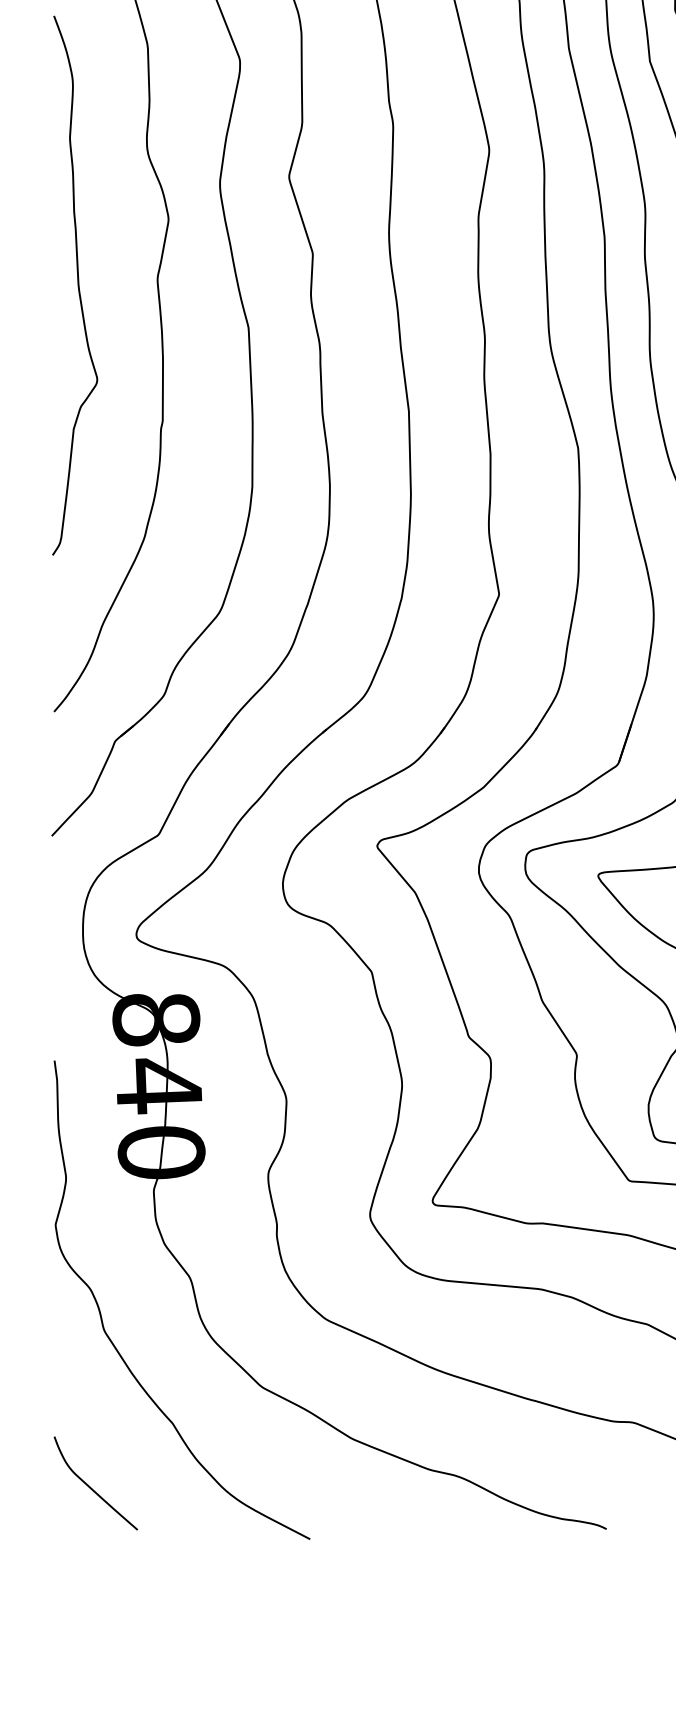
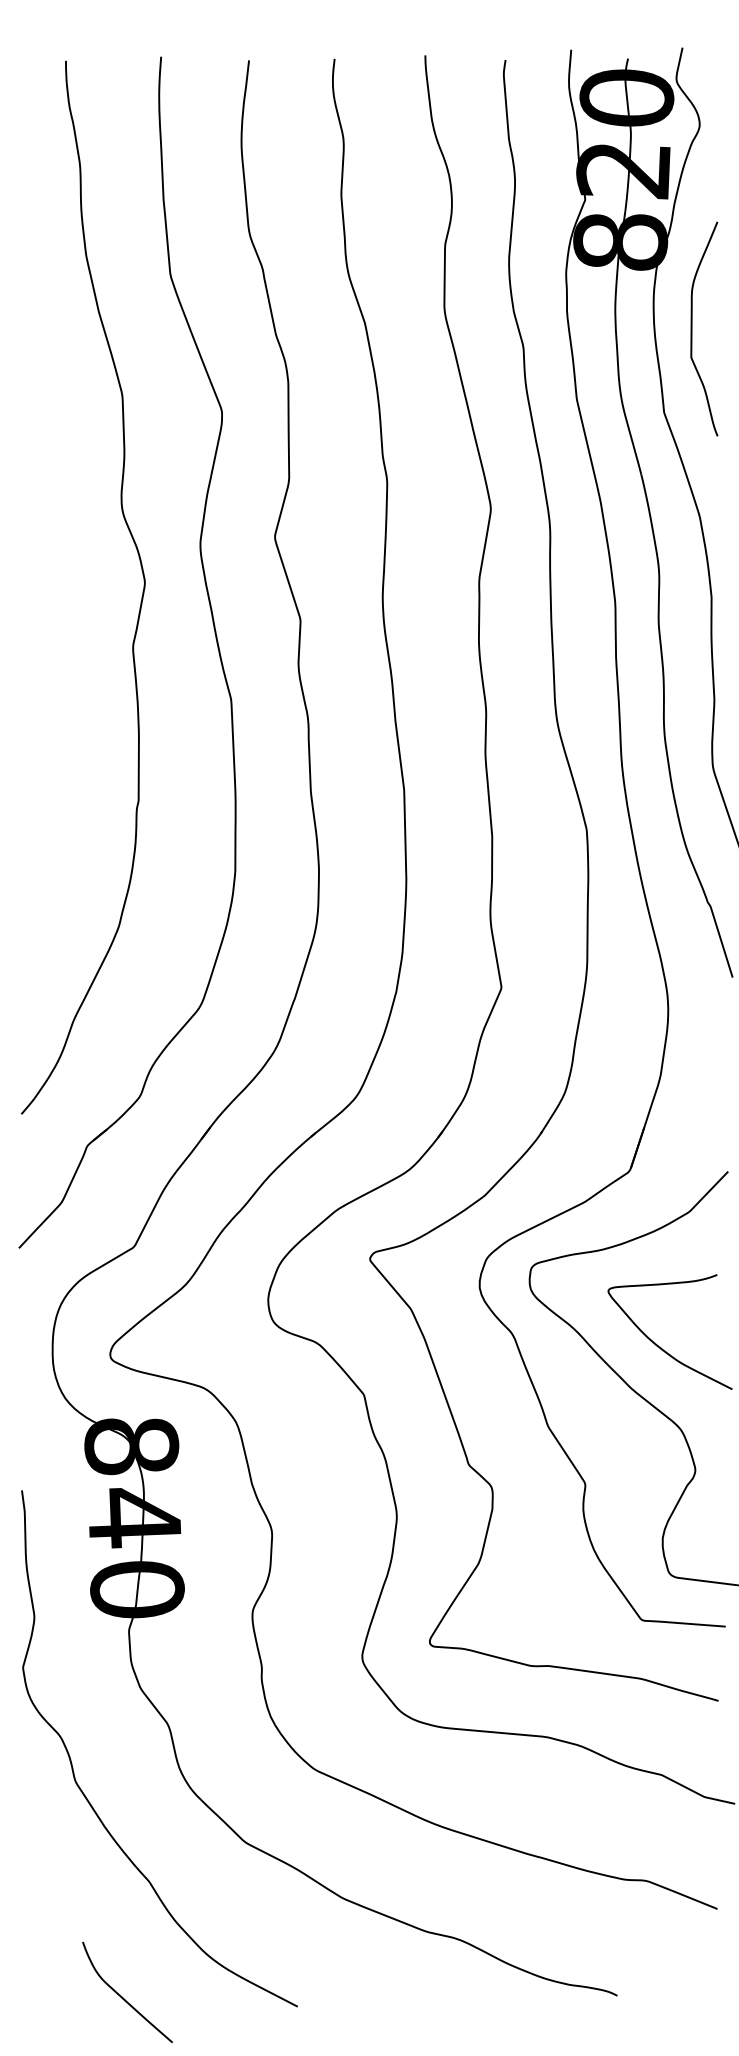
curve: (77, 284) -> (46, 653), removed
curve: (91, 1487) -> (122, 1996), moved

